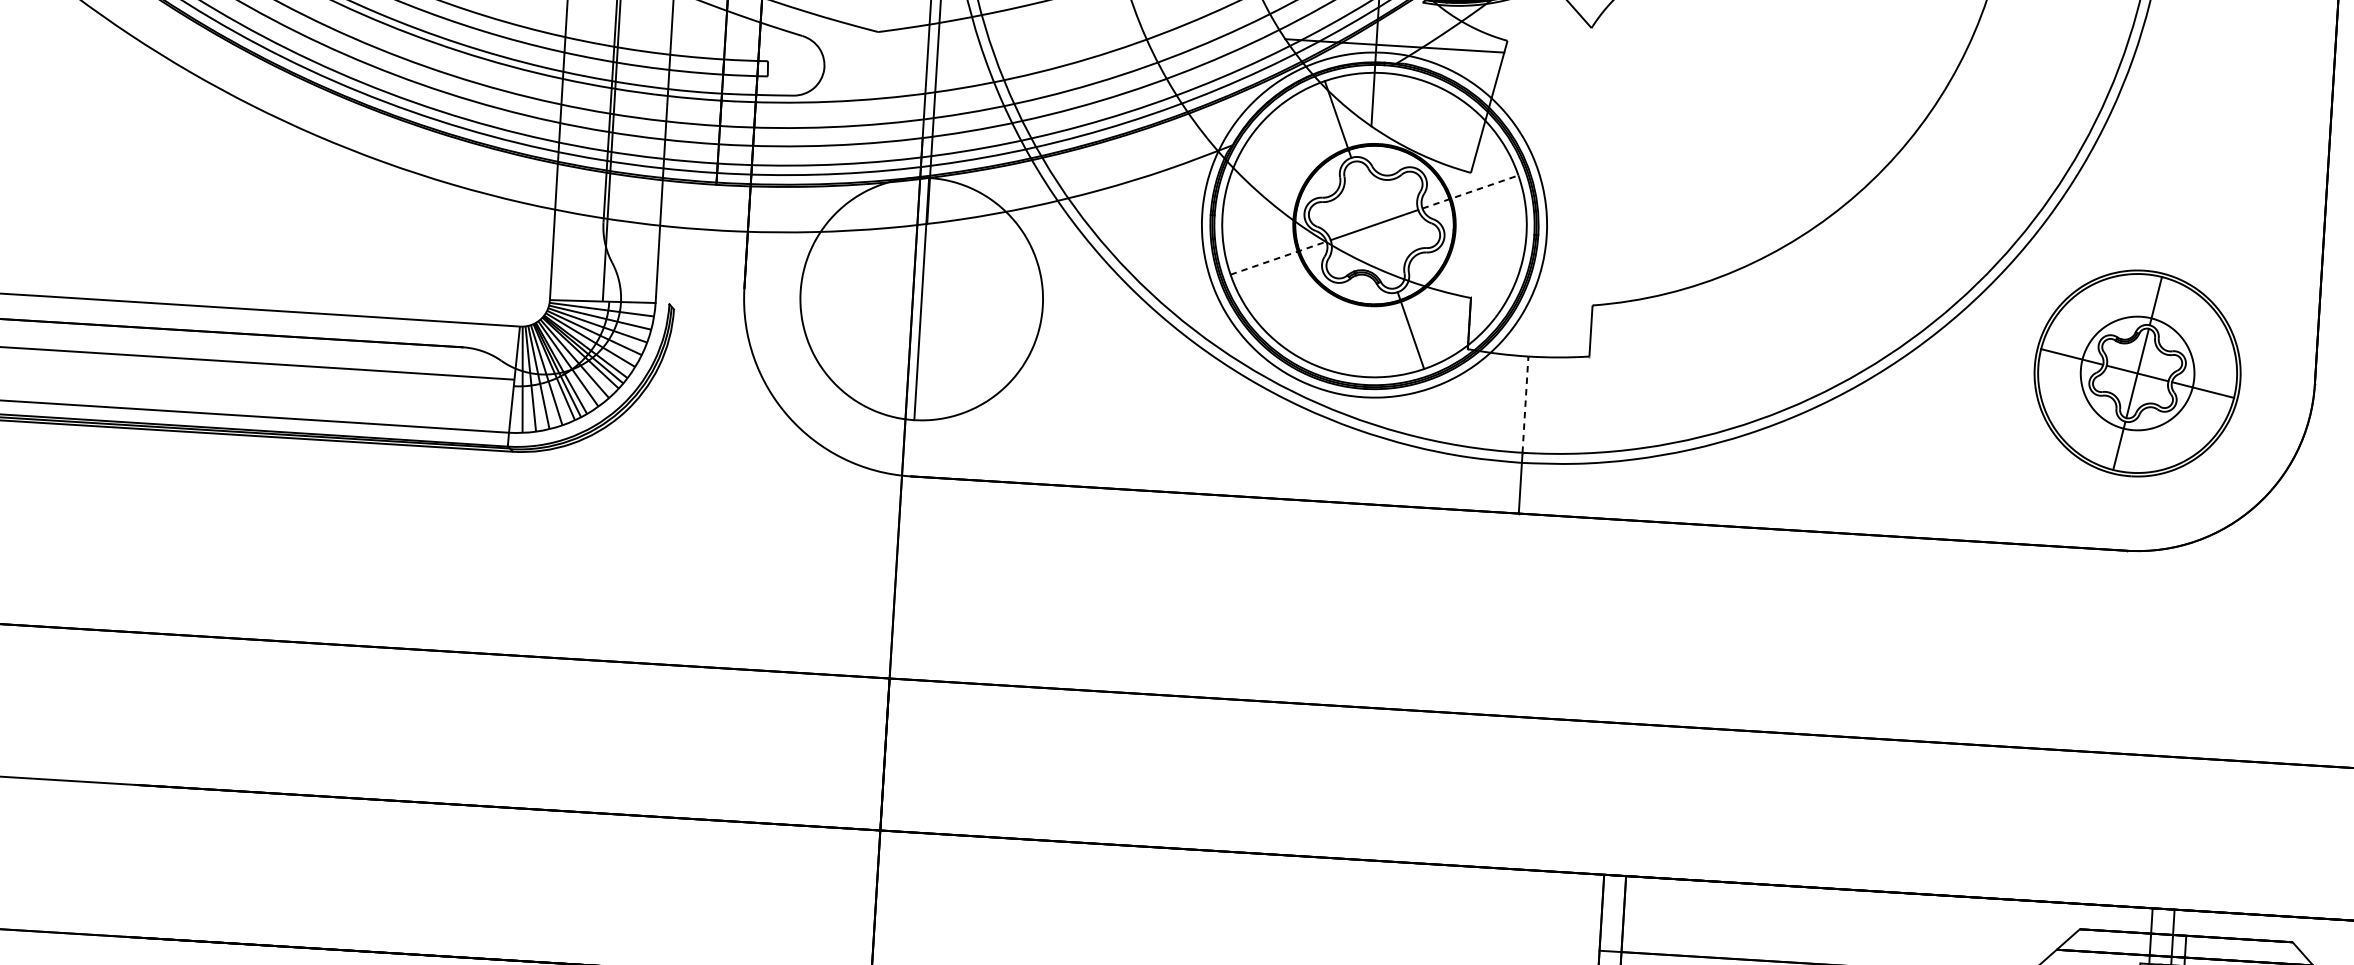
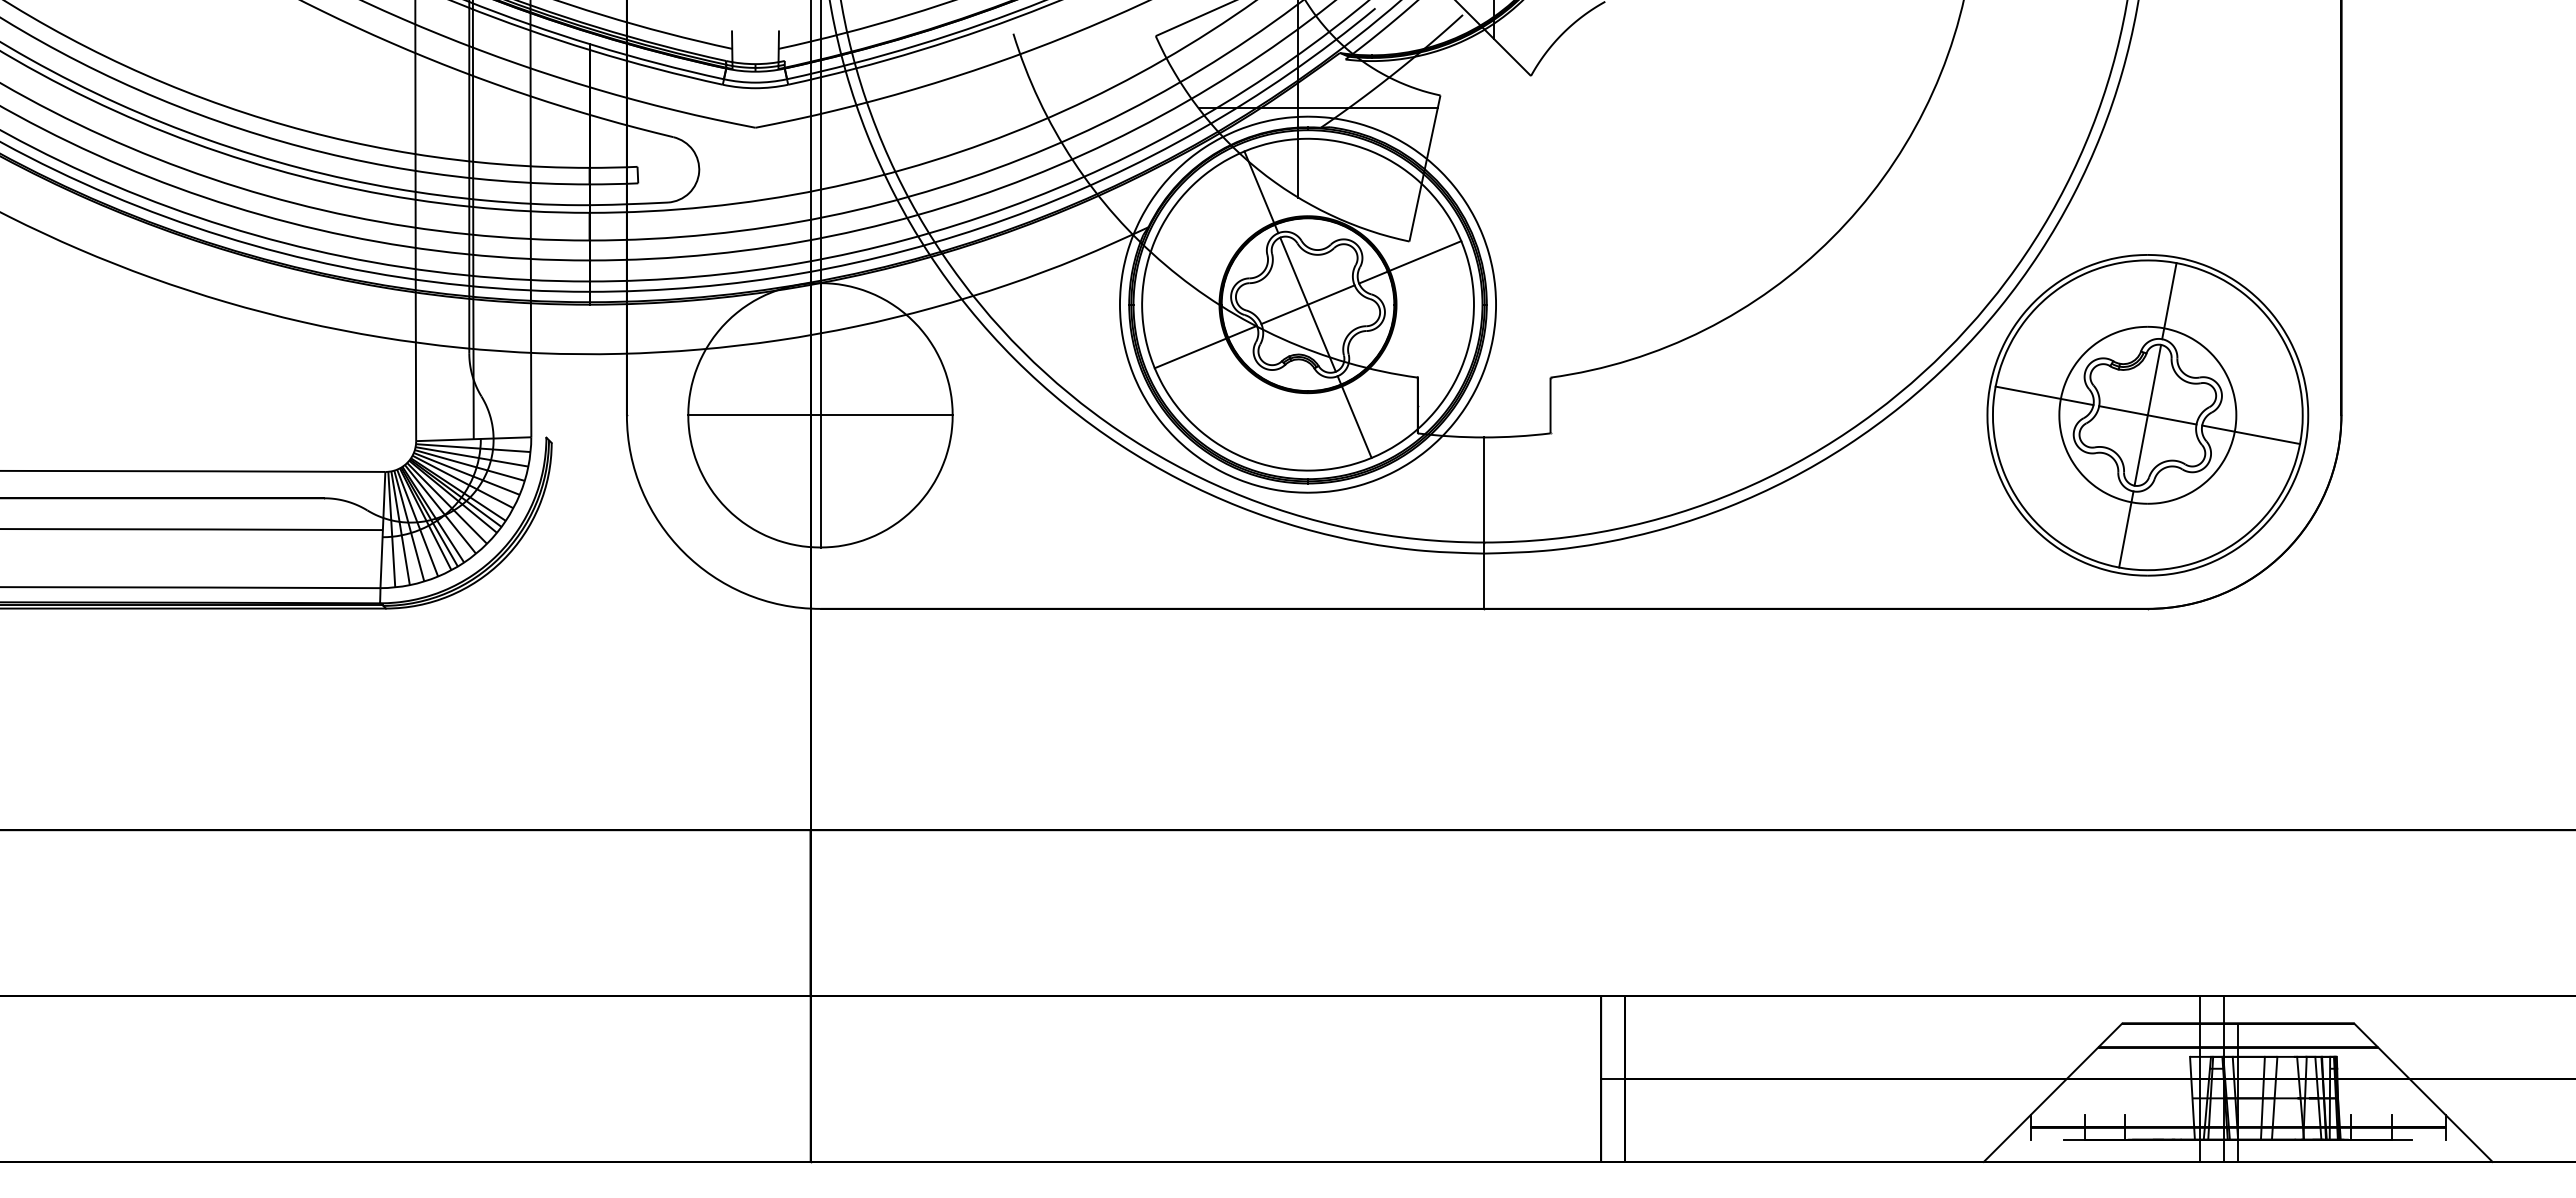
line: (1470, 192) -> (1410, 262), dashed -> solid
line: (1374, 224) -> (1307, 304), added
line: (1279, 257) -> (1206, 346), dashed -> solid
line: (921, 299) -> (820, 415), added
part: (2137, 373) -> (2147, 415), size x1.43
line: (1525, 404) -> (1484, 489), dashed -> solid

